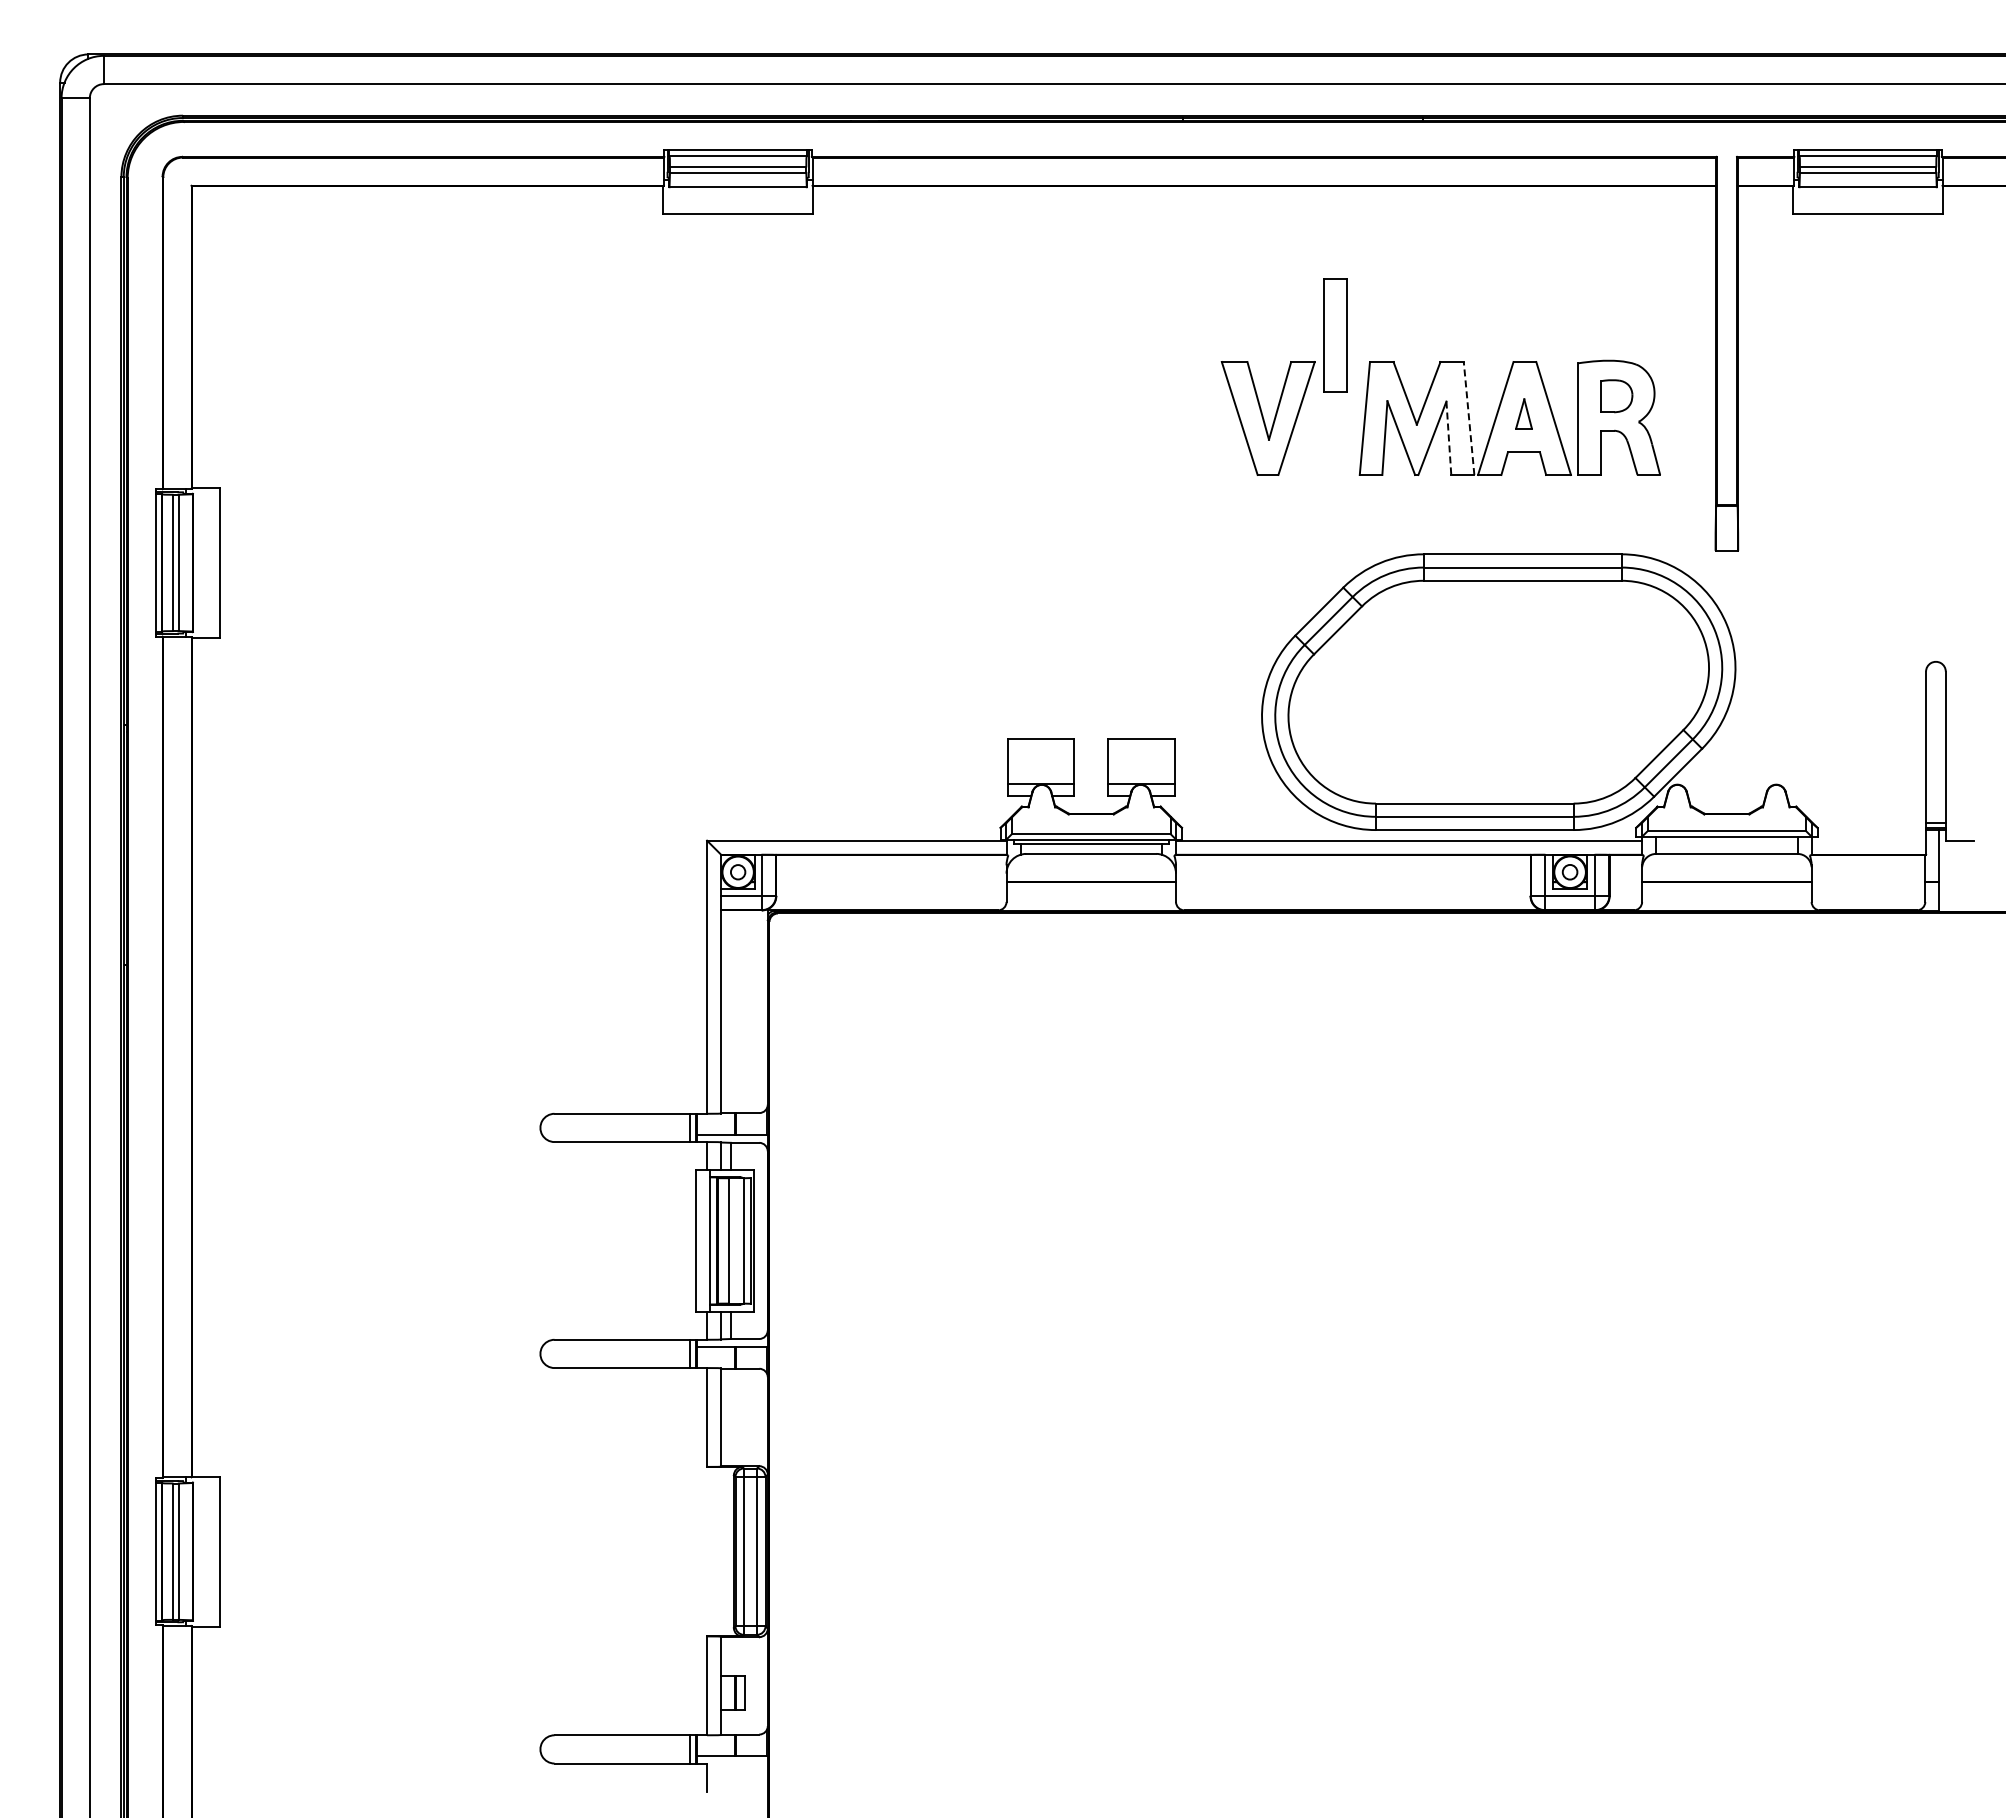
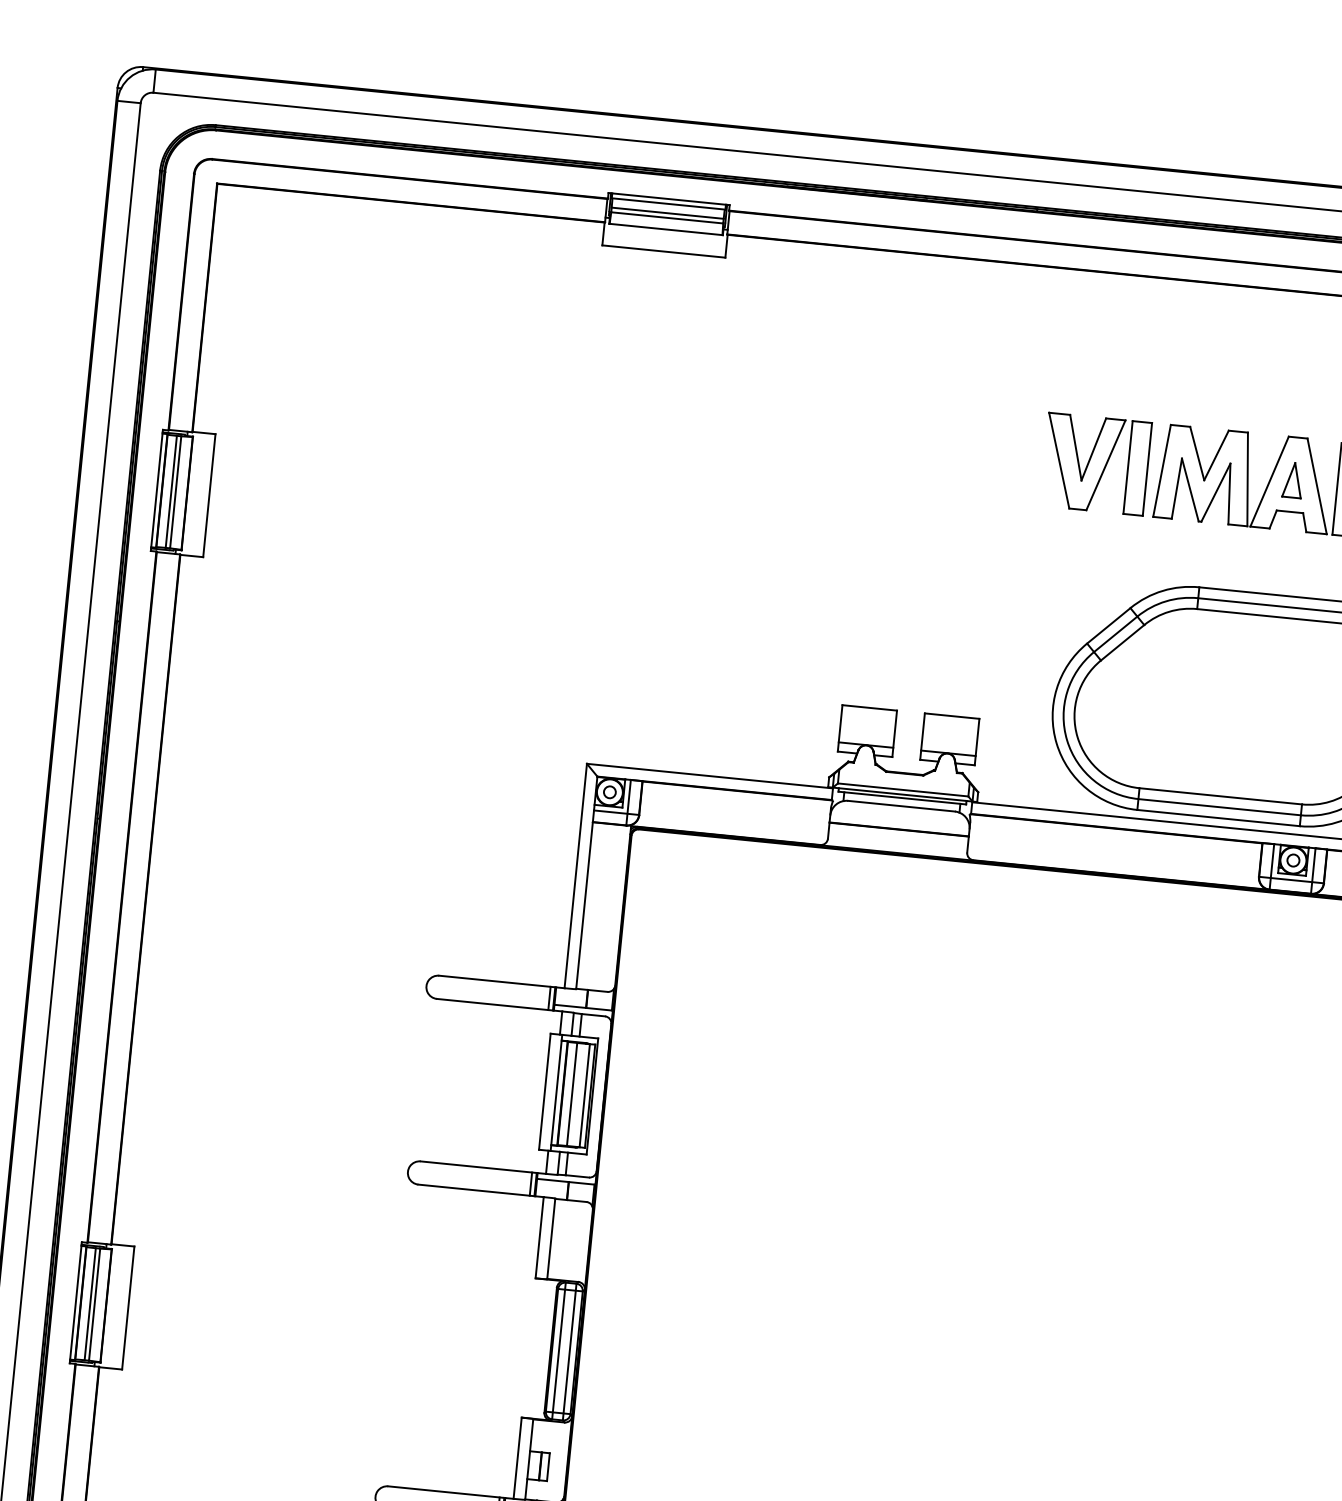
part: (1335, 335) -> (1137, 468), moved
part: (1523, 413) -> (1292, 479), size x1.43
line: (1469, 418) -> (1248, 479), dashed -> solid
line: (1448, 438) -> (1229, 494), dashed -> solid

